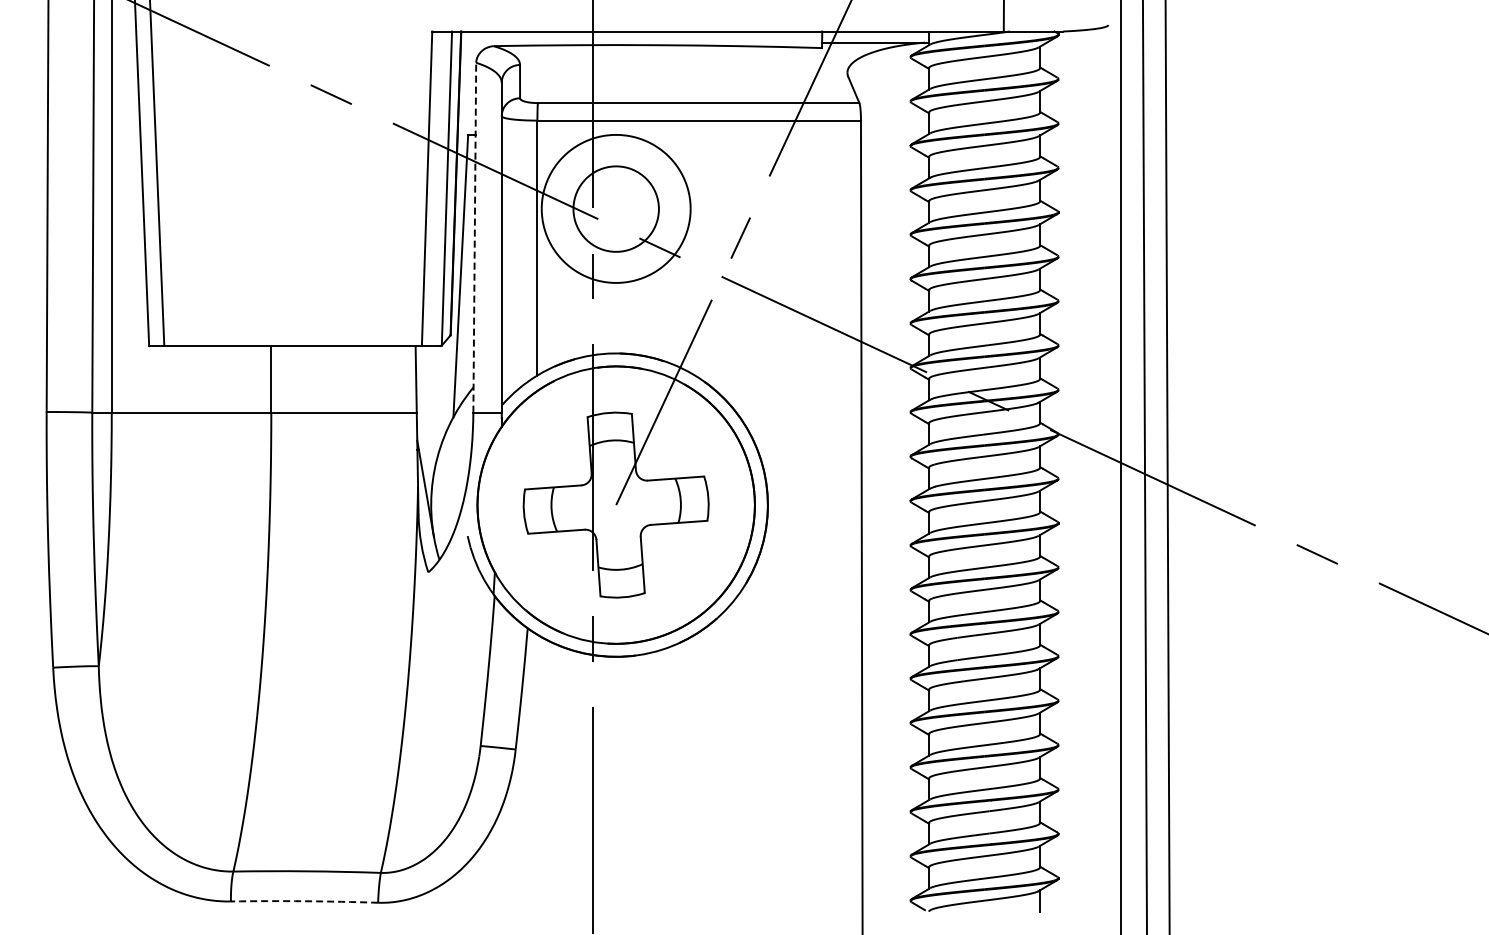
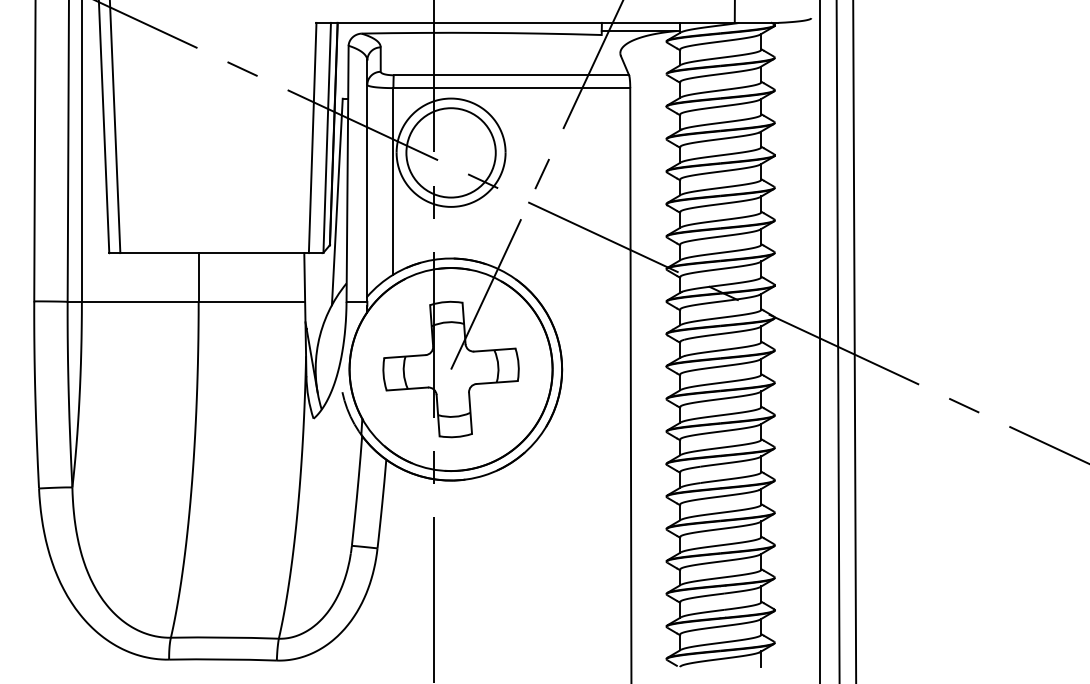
circle: (616, 209) -> (451, 153), size x1.43
line: (474, 237) -> (347, 173), dashed -> solid
arc: (304, 901) -> (222, 659), dashed -> solid

